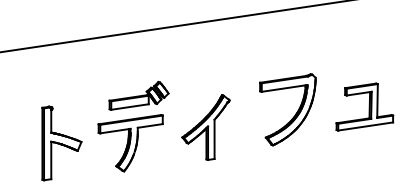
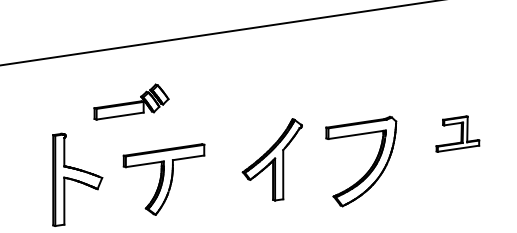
part: (139, 95) -> (131, 101), moved
part: (364, 106) -> (457, 133), size x0.6
part: (294, 115) -> (369, 168), moved
part: (205, 127) -> (271, 159), moved

